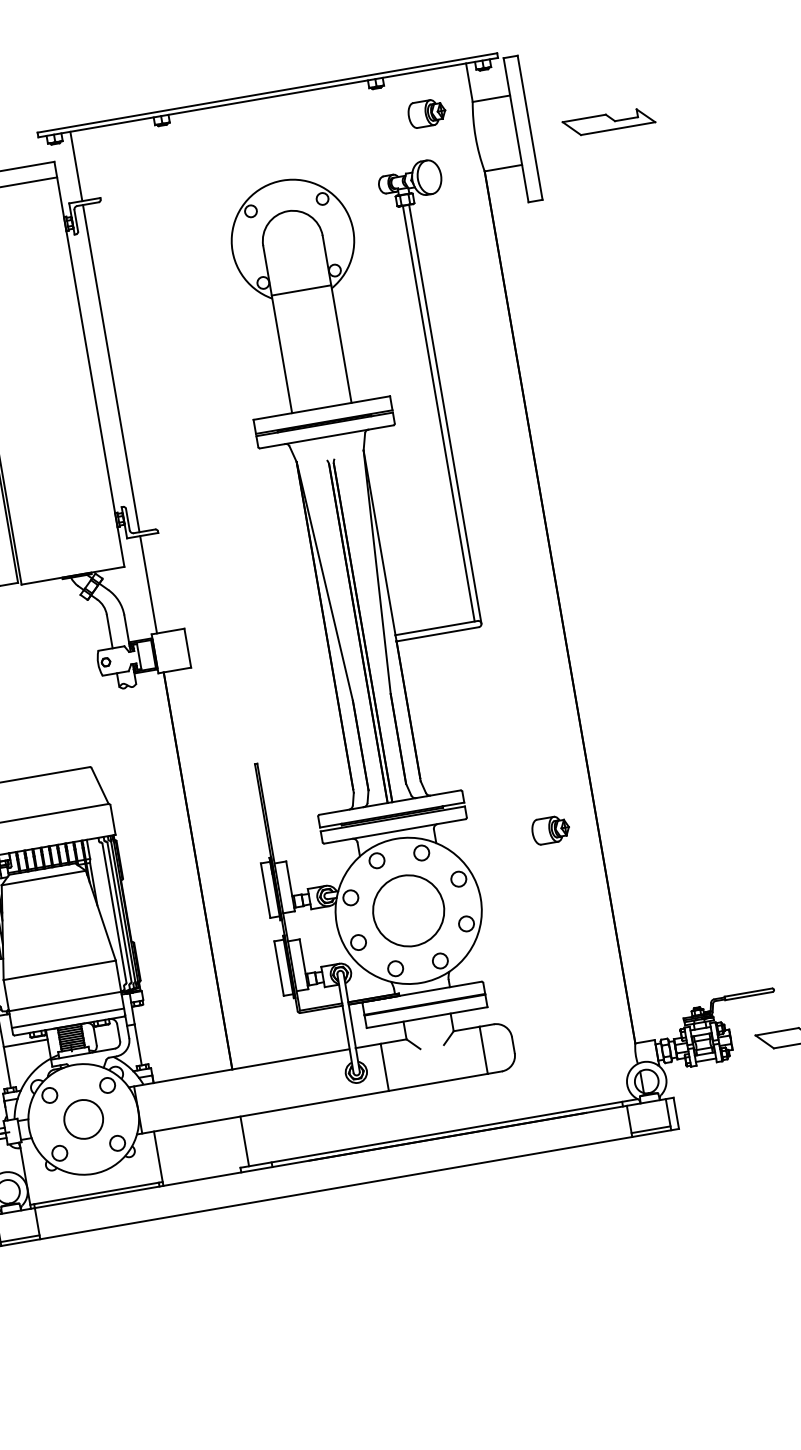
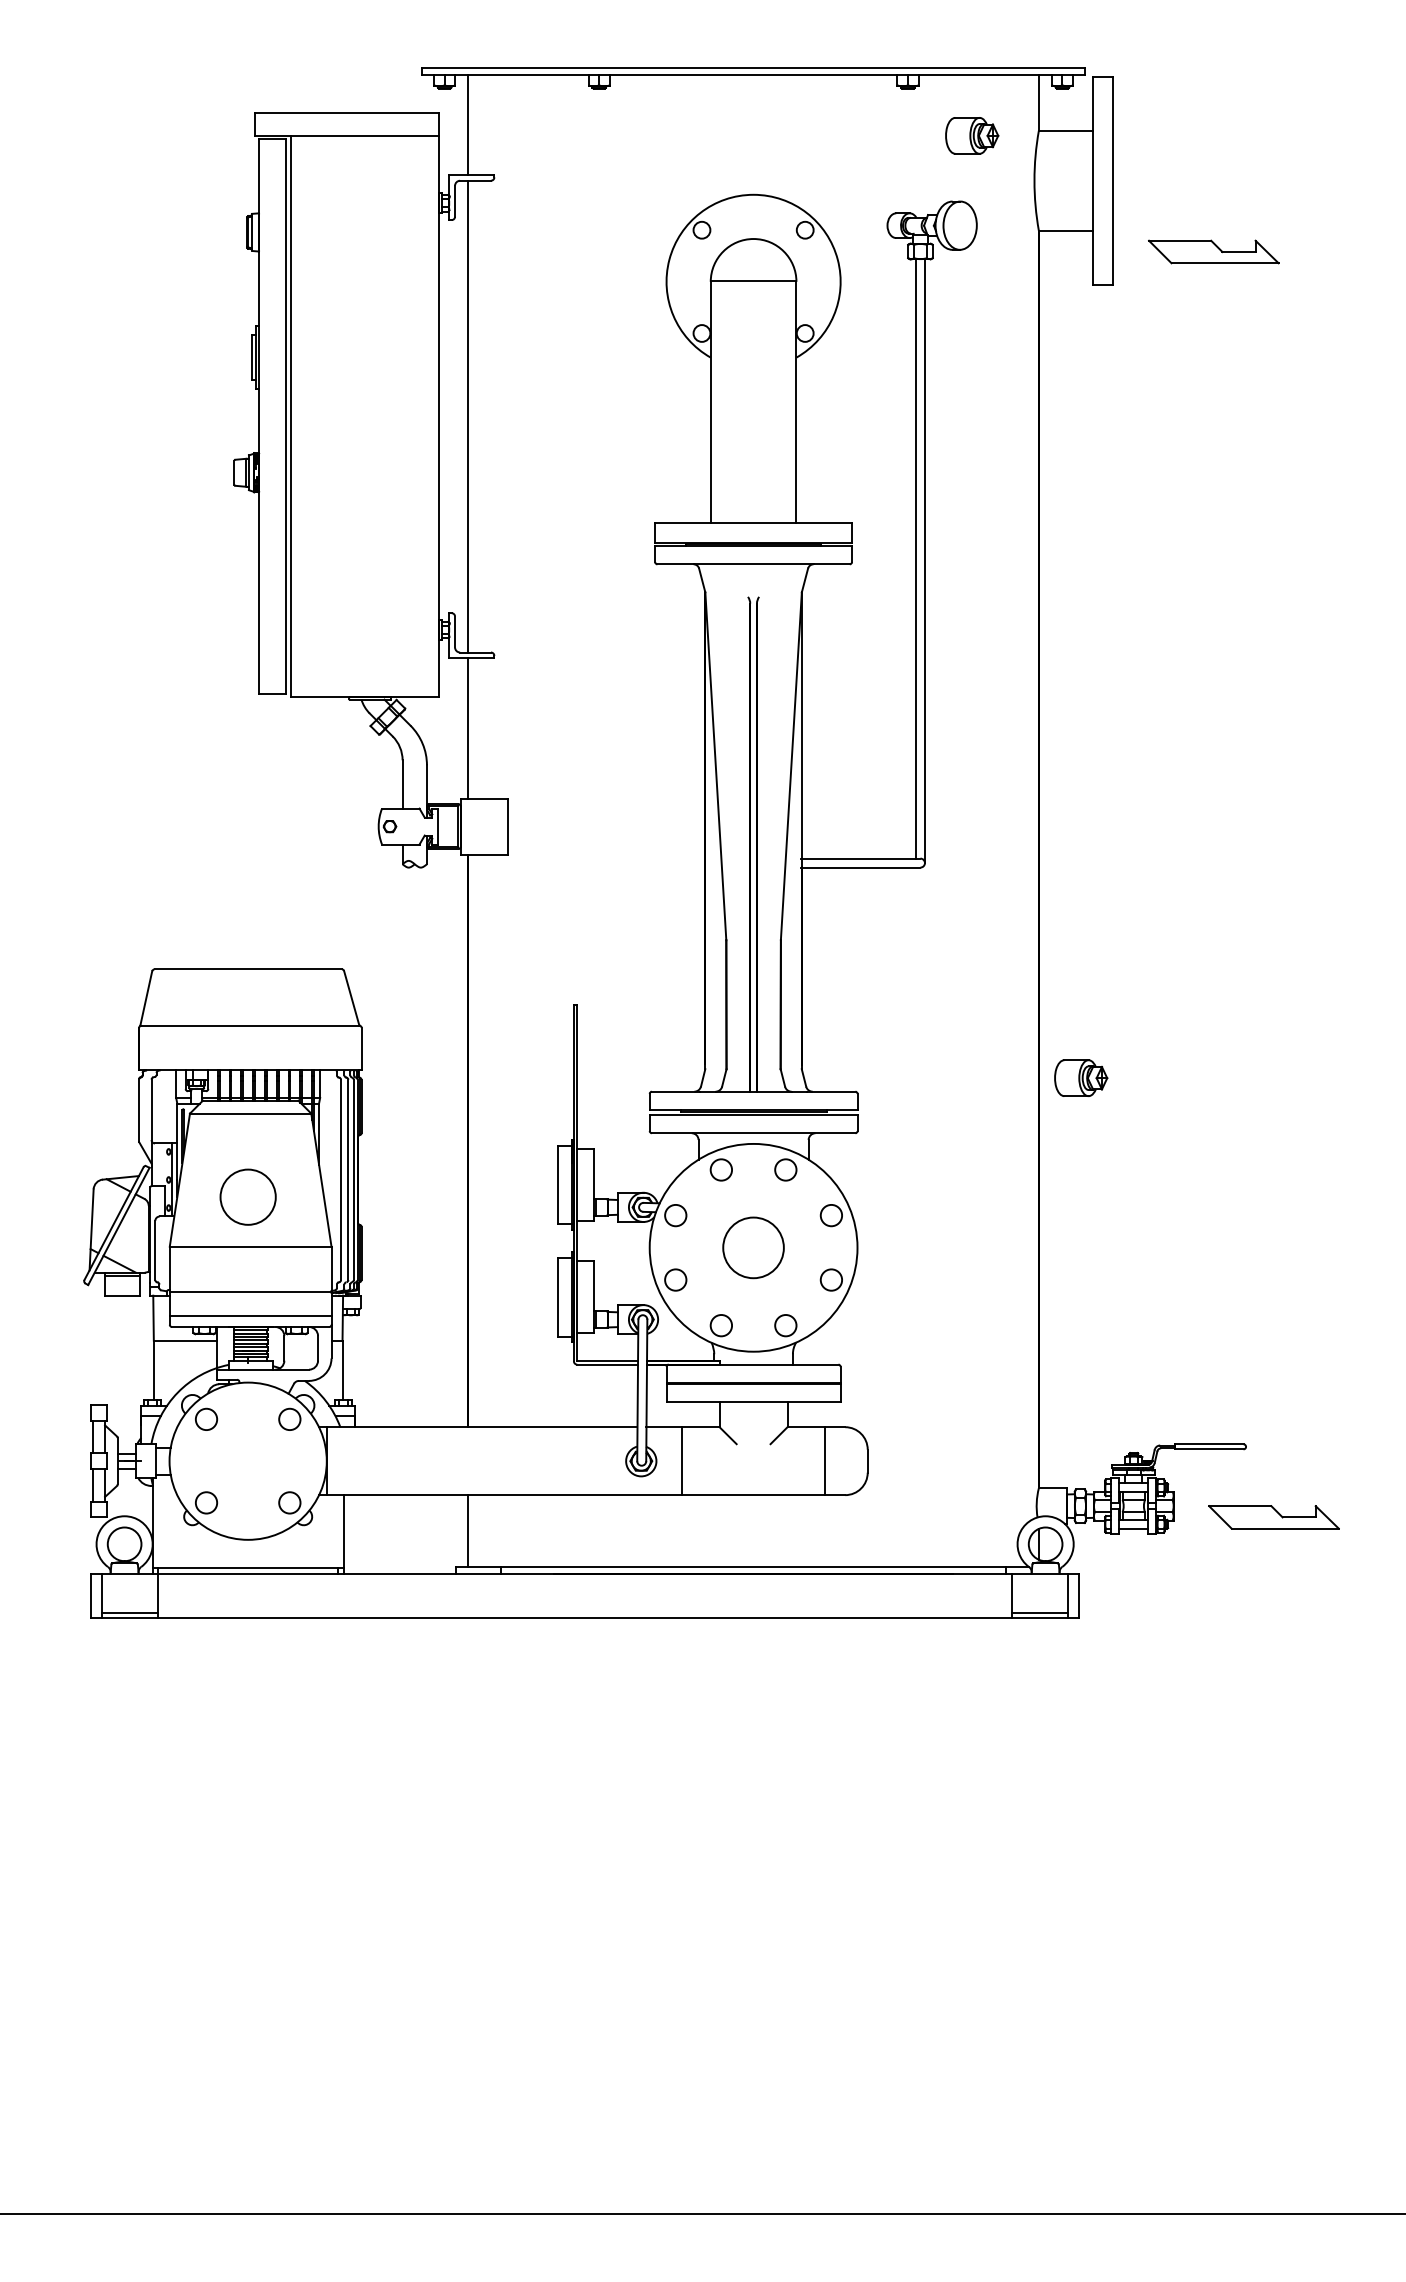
part: (608, 121) -> (1213, 251), moved
line: (301, 290) -> (753, 281), moved
part: (551, 829) -> (1081, 1077), moved
circle: (408, 910) -> (753, 1247), size x0.6
circle: (83, 1119) -> (247, 1196), moved

